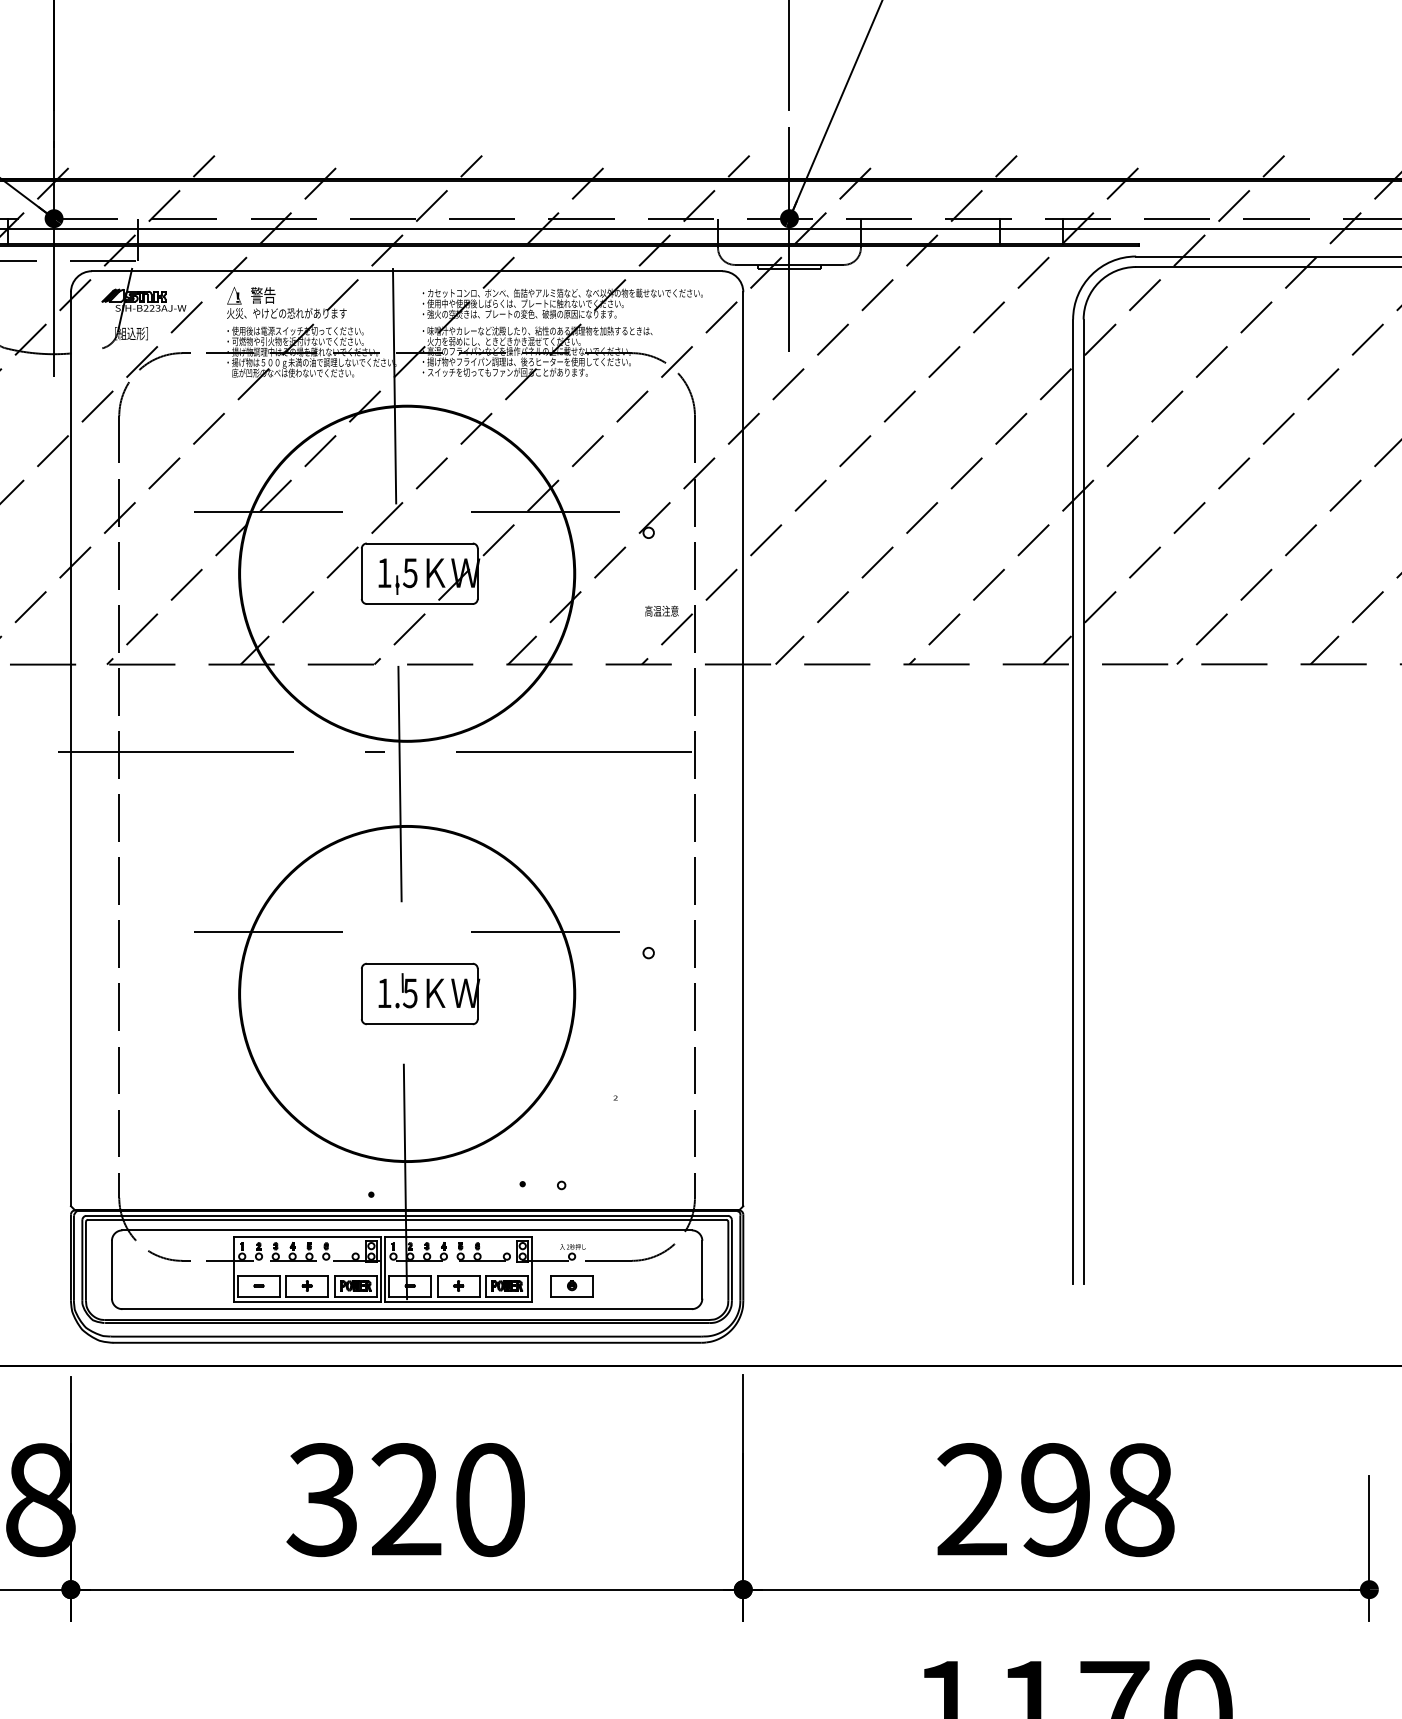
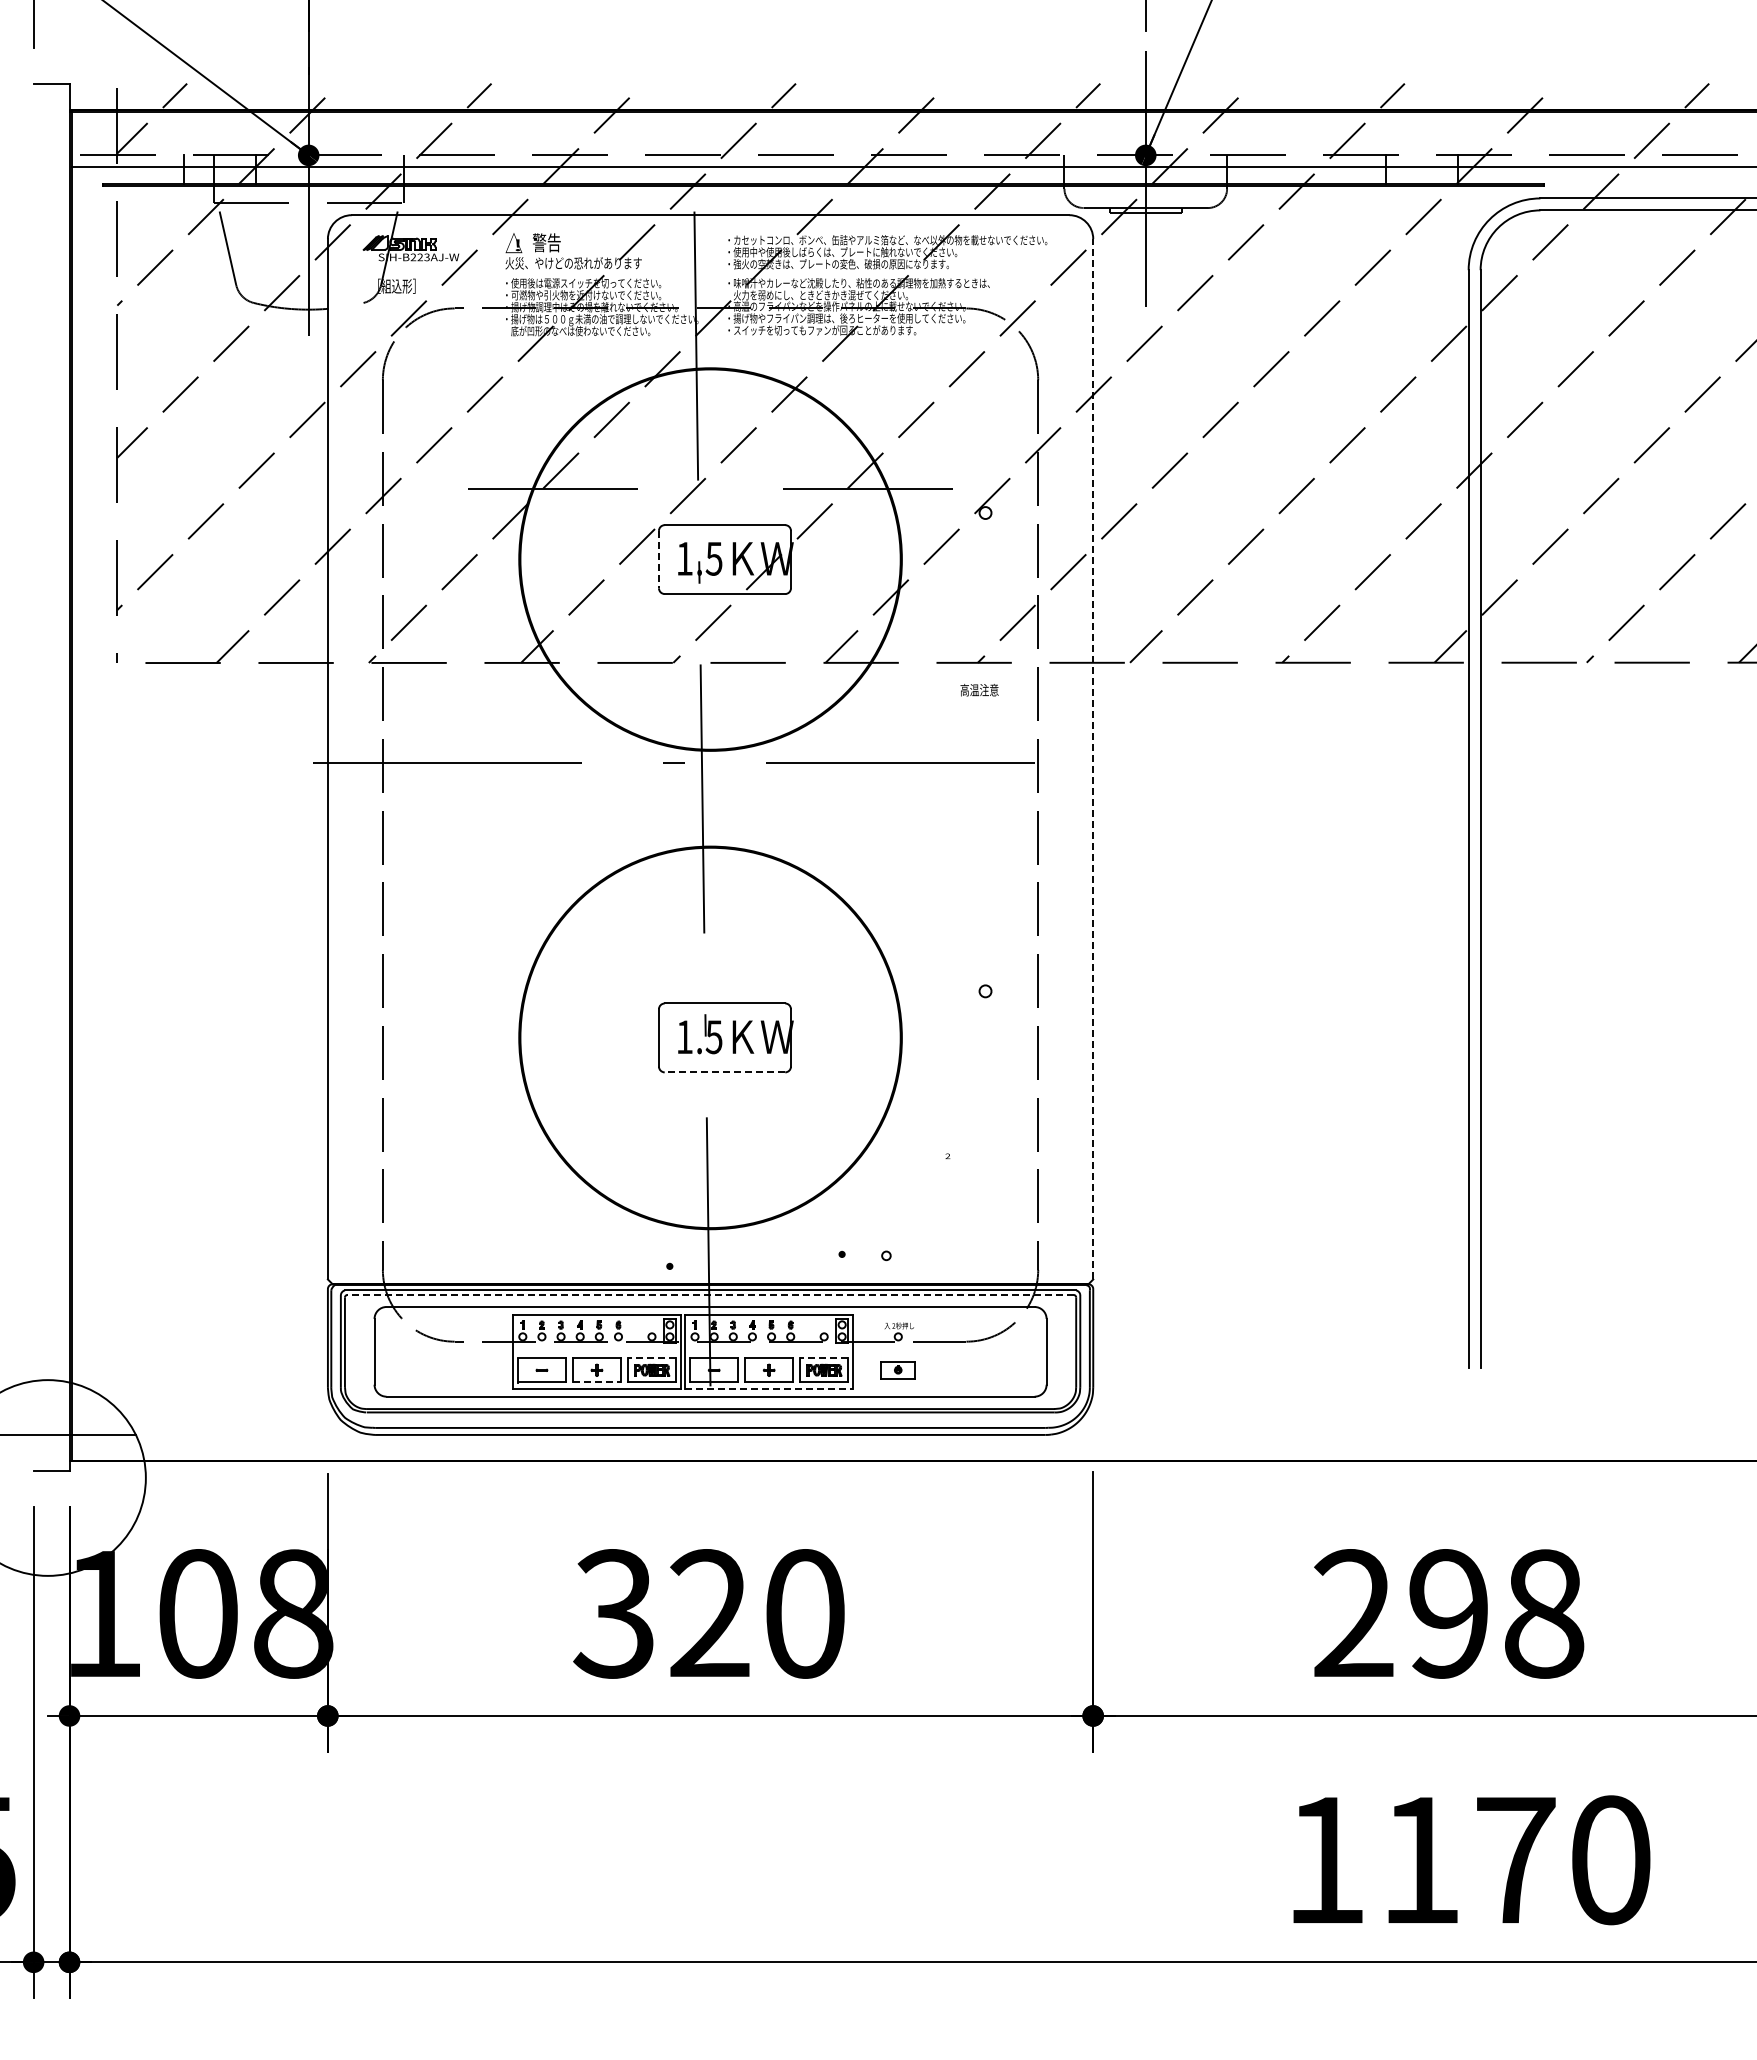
line: (361, 573) -> (658, 559), solid -> dashed
text: (661, 611) -> (979, 690), moved
line: (743, 748) -> (1093, 758), solid -> dashed
line: (269, 932) -> (553, 967), removed
line: (545, 932) -> (867, 967), removed
line: (419, 1024) -> (724, 1072), solid -> dashed
line: (407, 1220) -> (710, 1295), solid -> dashed
line: (355, 1275) -> (651, 1358), solid -> dashed
line: (507, 1275) -> (824, 1358), solid -> dashed
part: (571, 1285) -> (897, 1369), size x0.7
line: (306, 1296) -> (596, 1382), solid -> dashed
line: (458, 1301) -> (769, 1388), solid -> dashed

